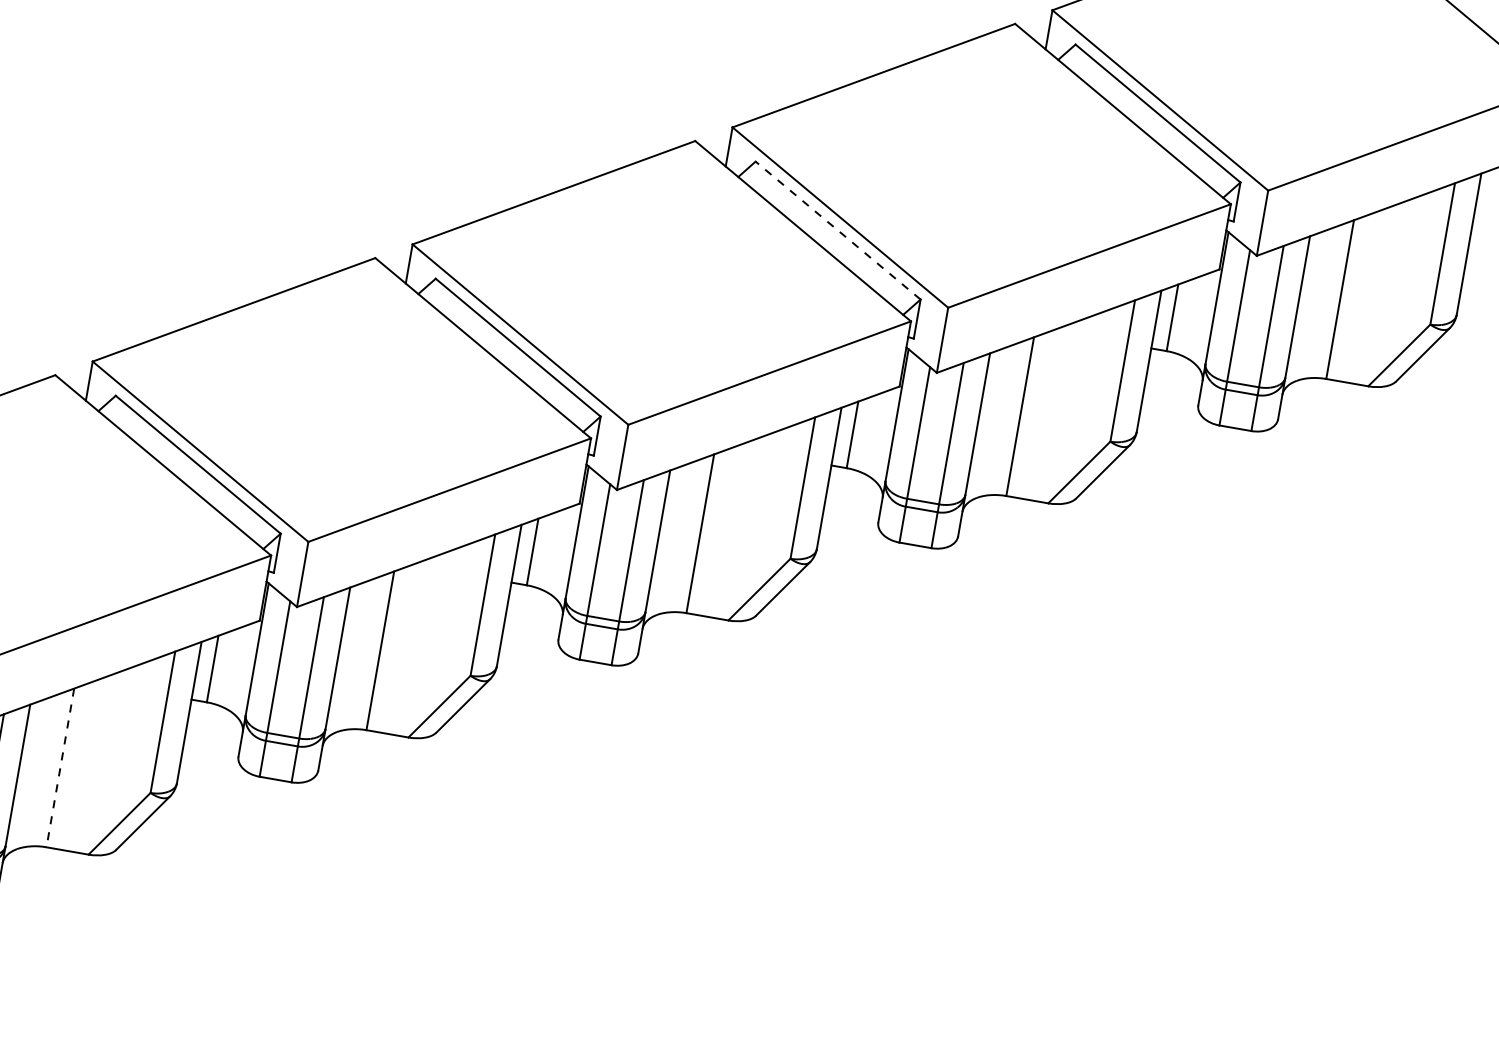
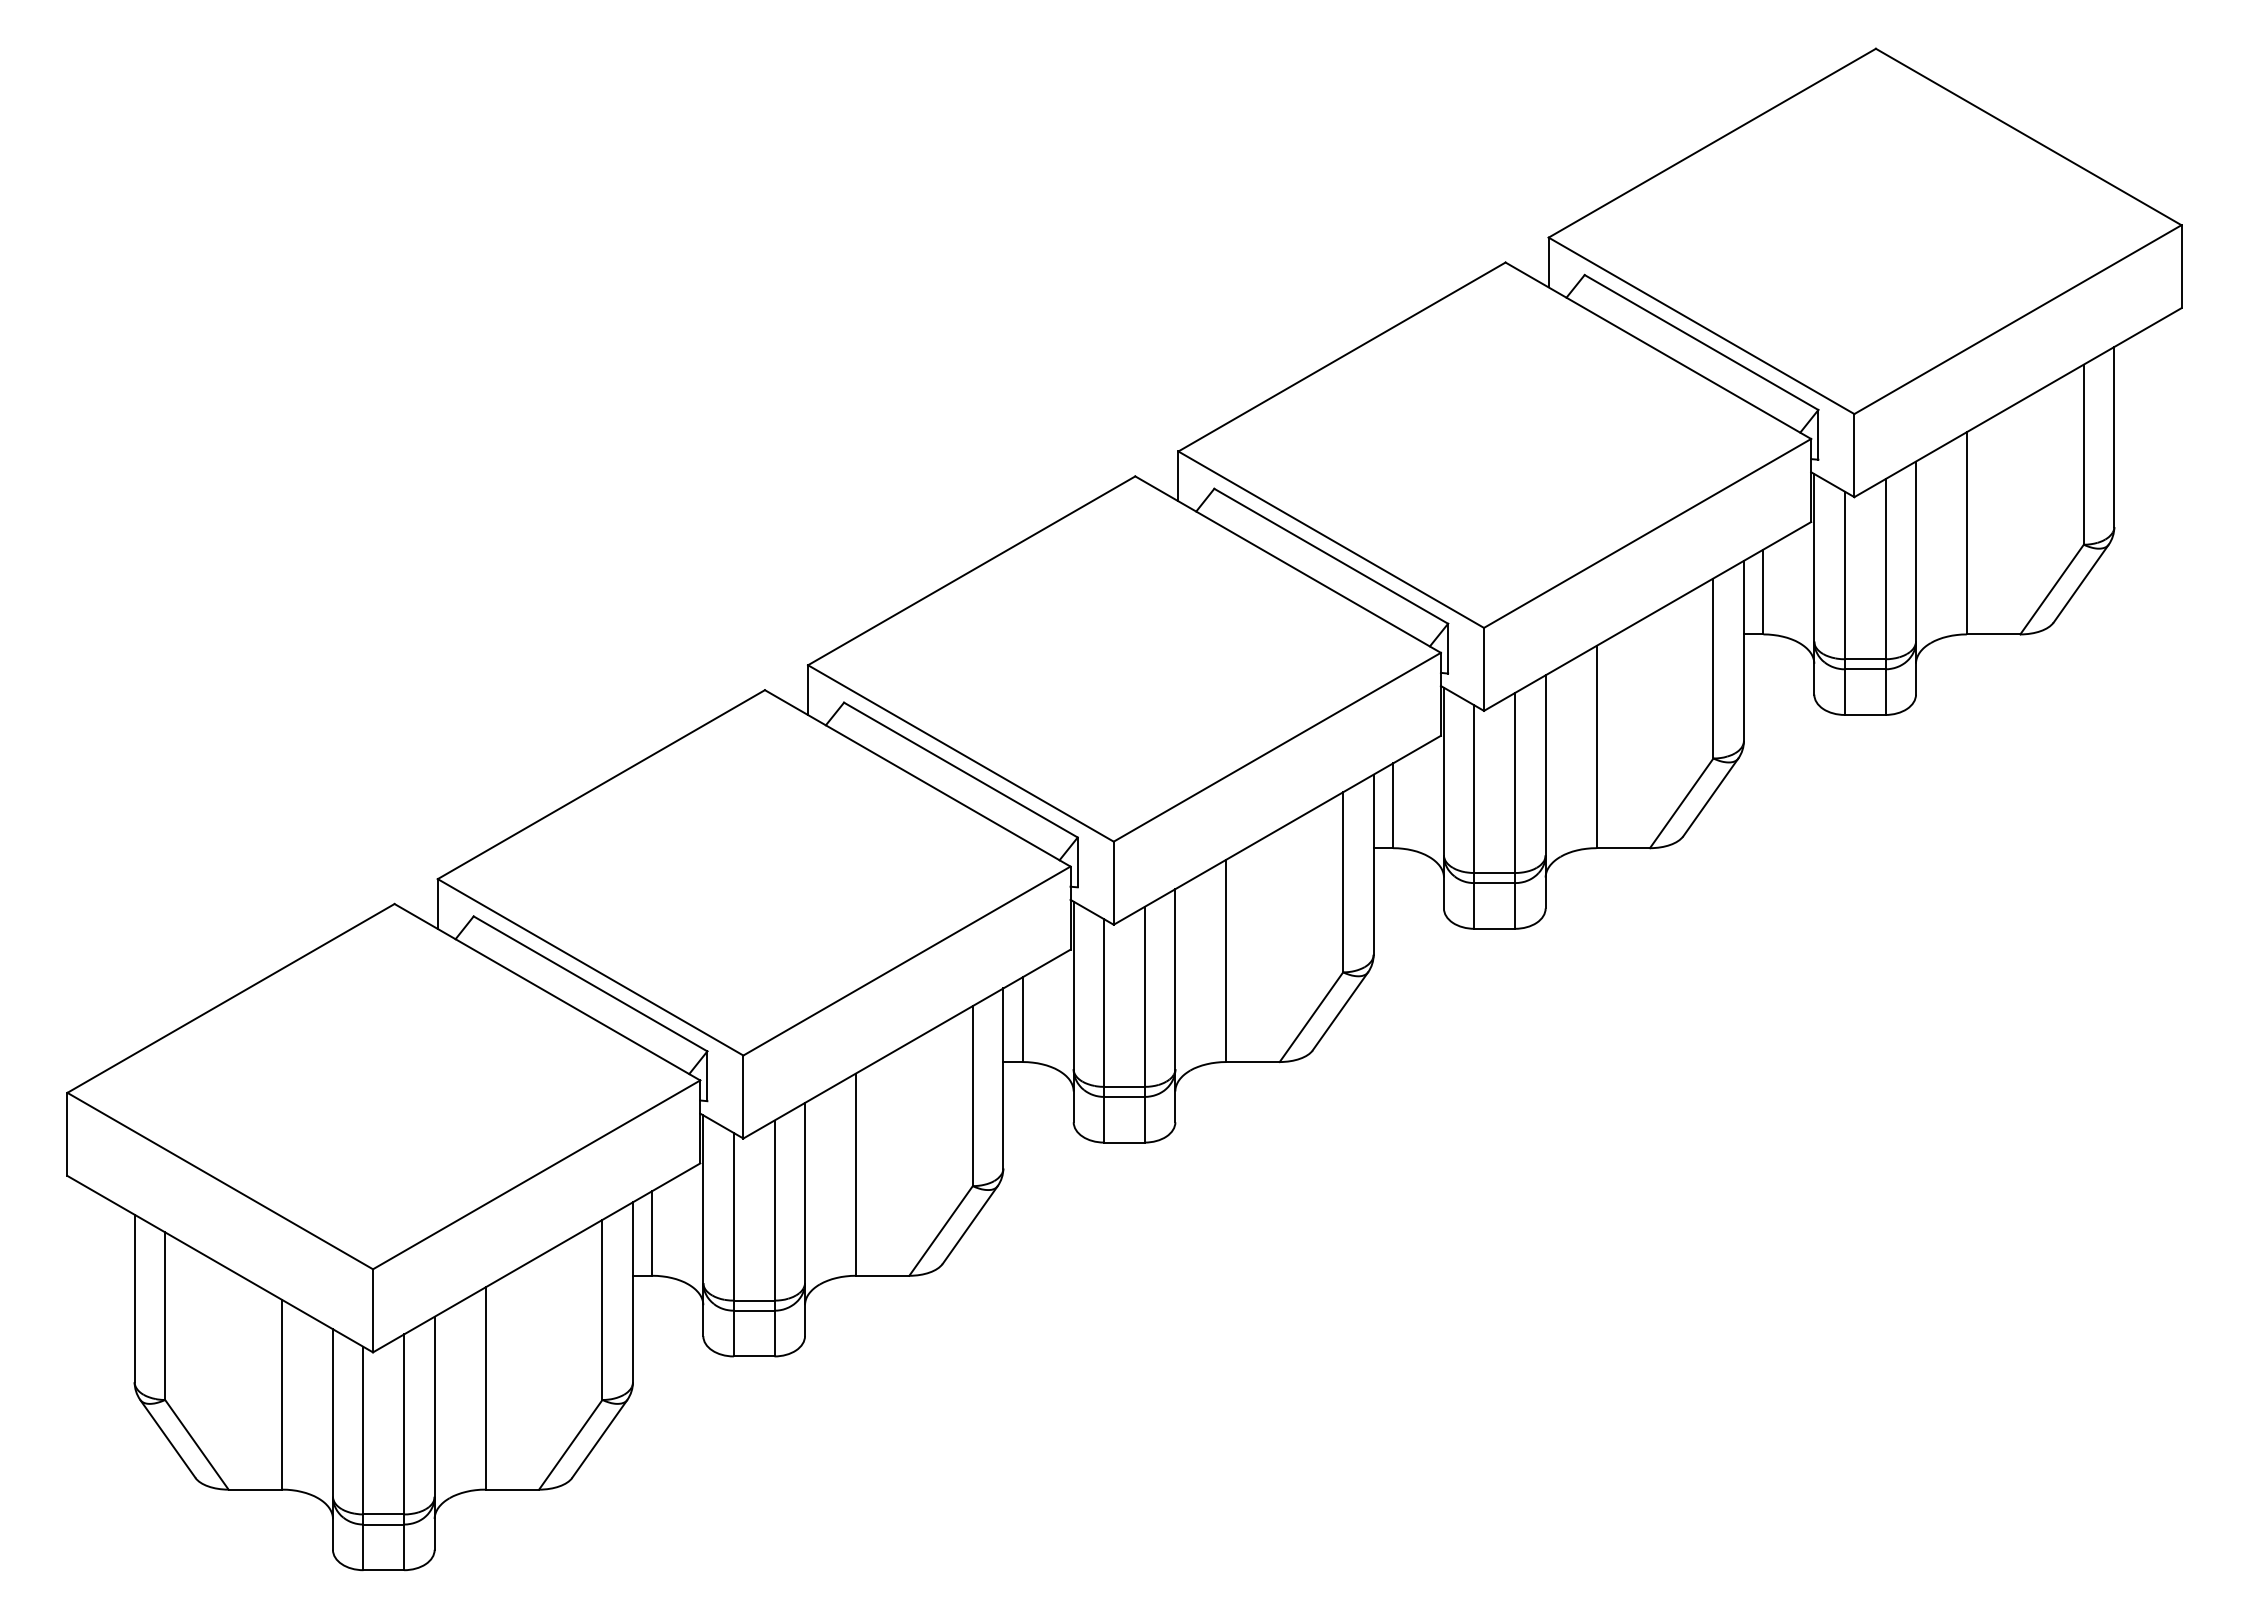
line: (838, 230) -> (1331, 556), dashed -> solid
line: (60, 768) -> (485, 1389), dashed -> solid

